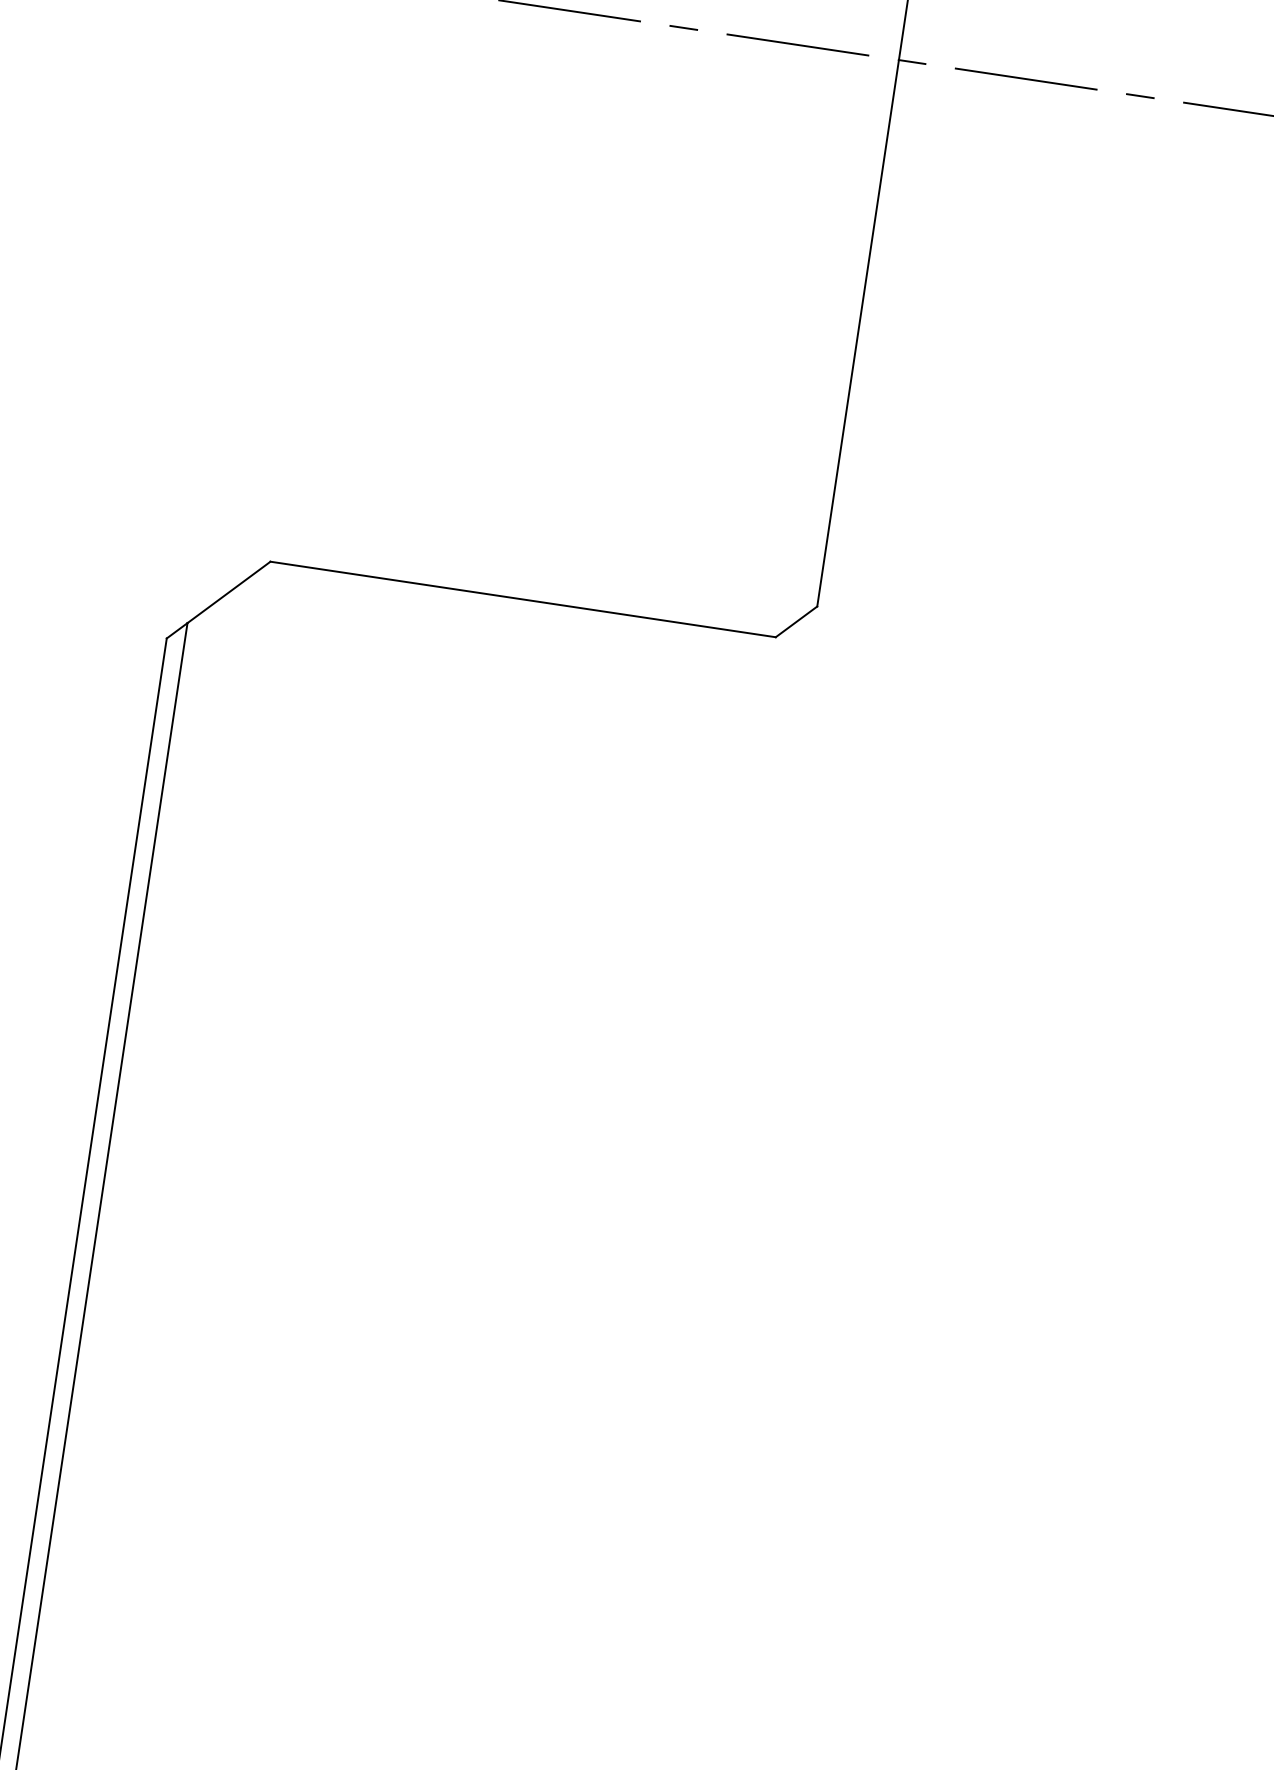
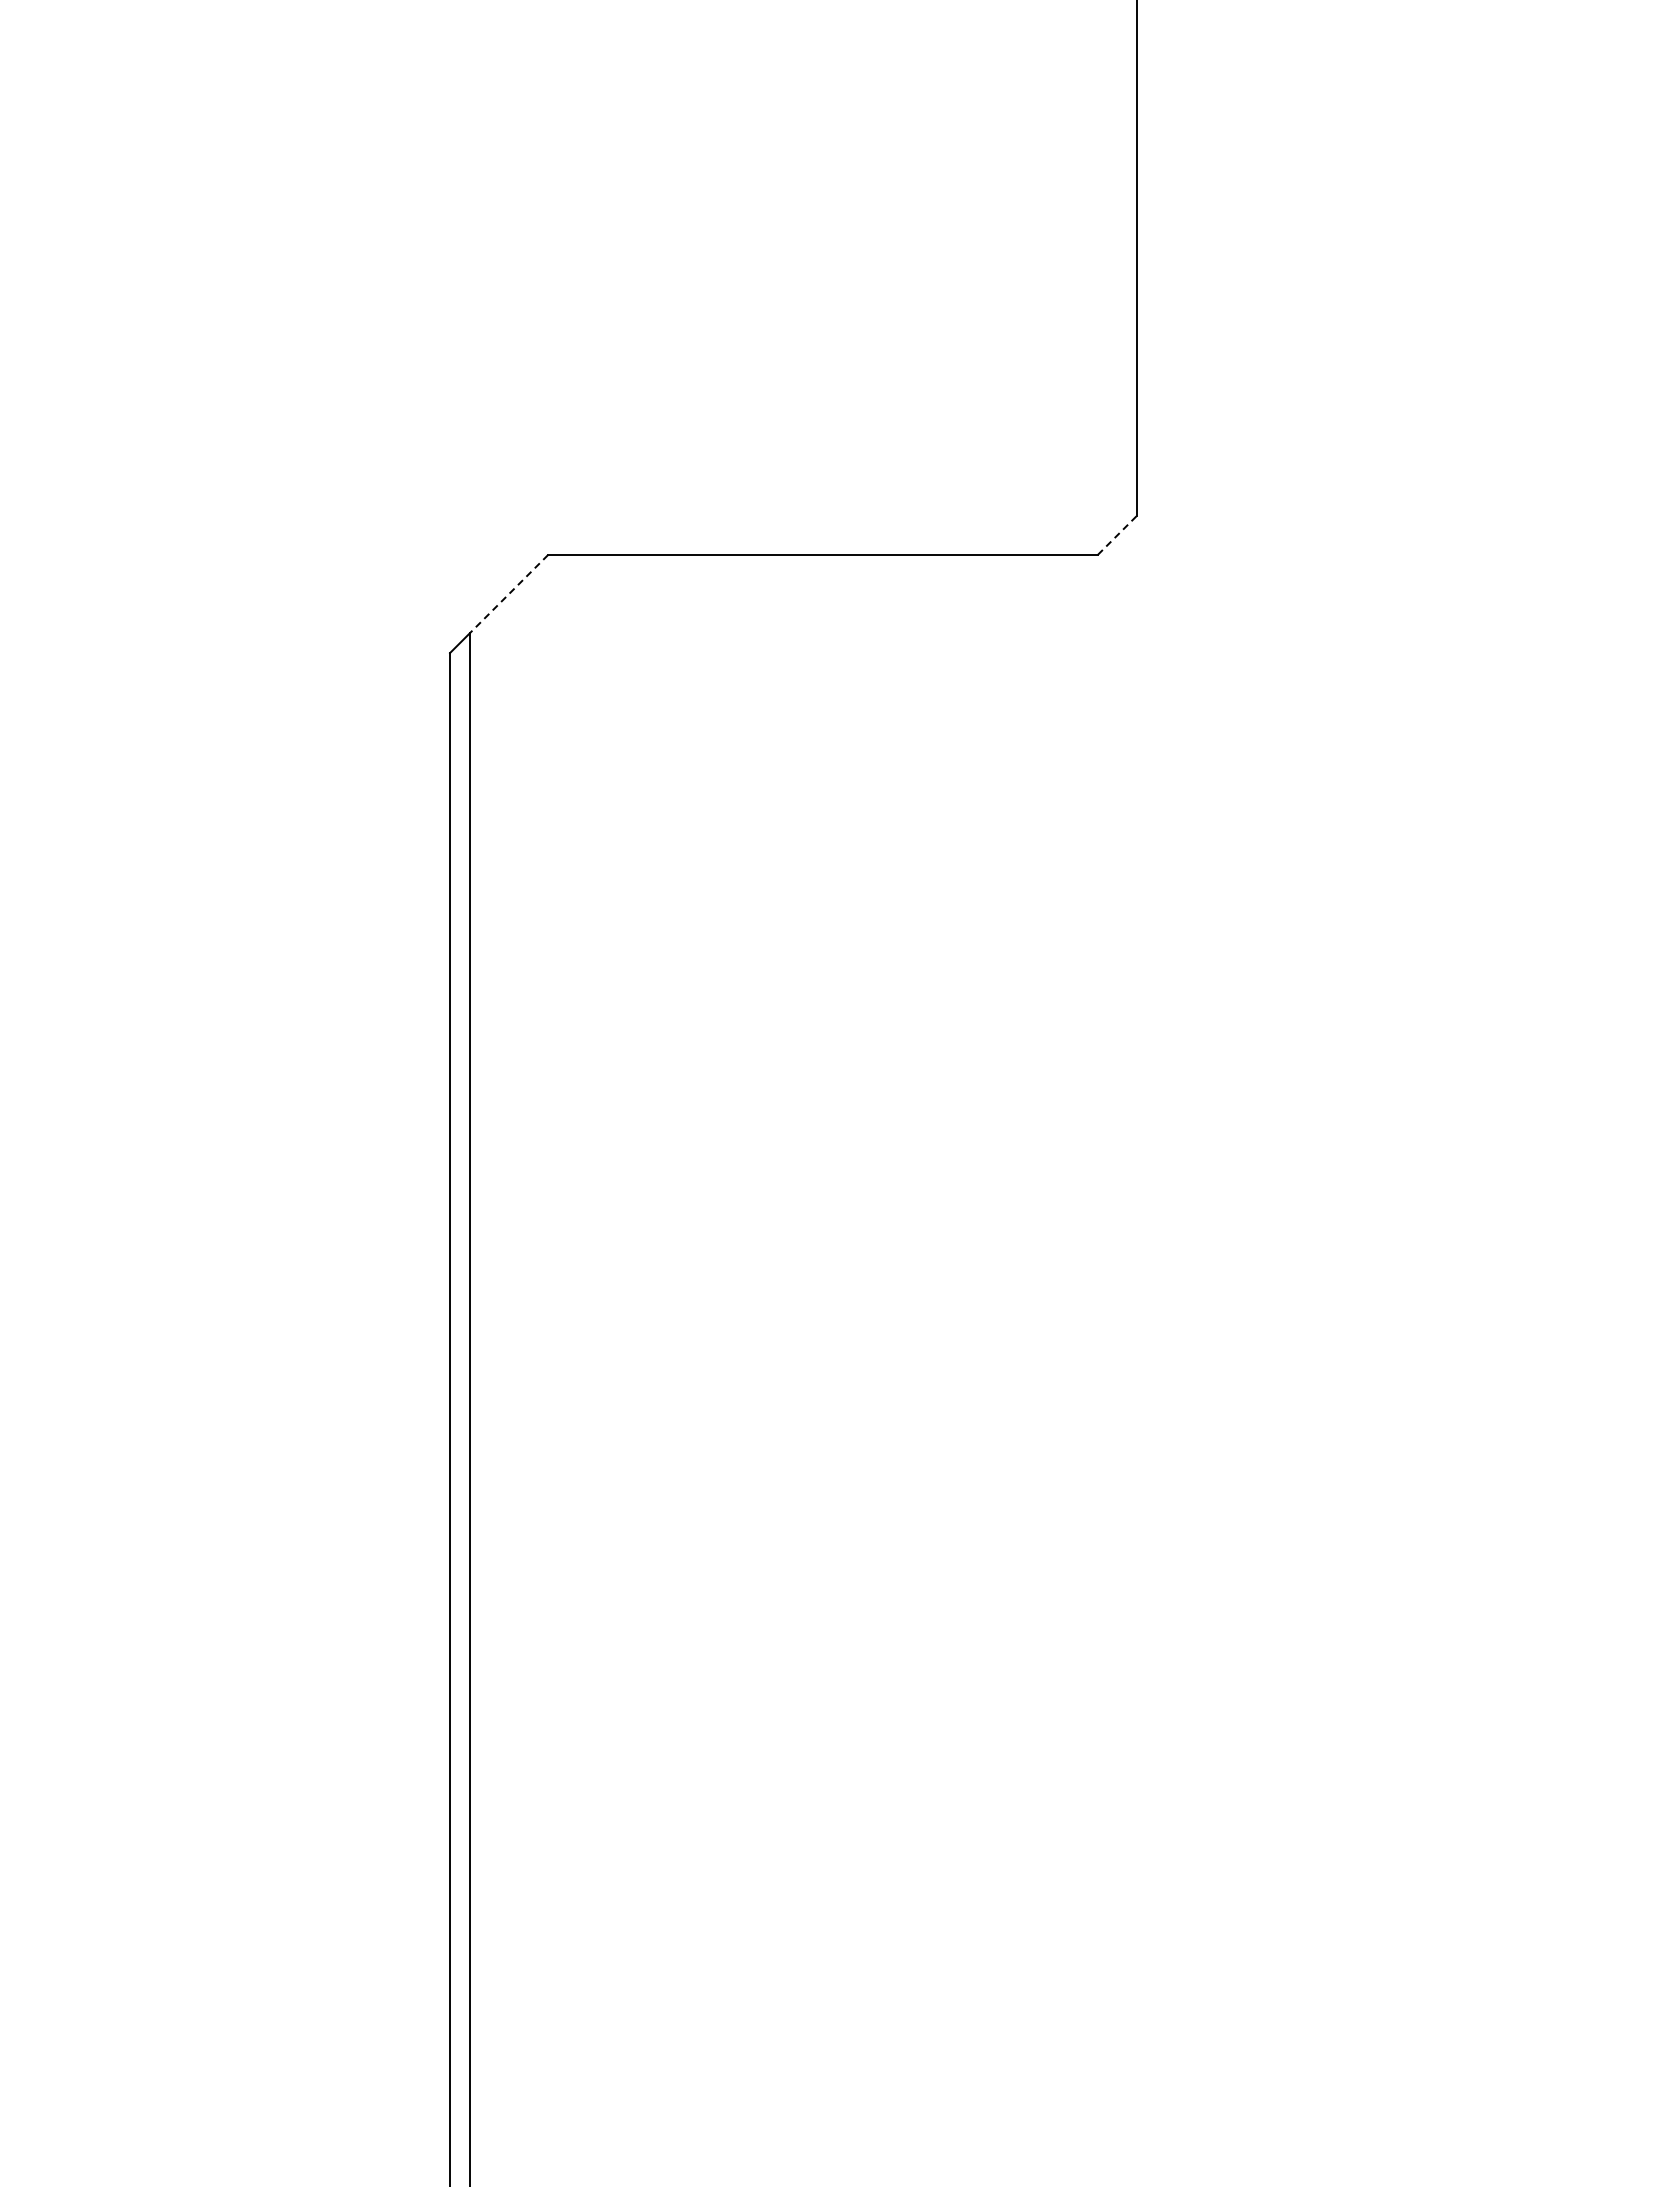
line: (228, 592) -> (508, 594), solid -> dashed
line: (796, 622) -> (1117, 535), solid -> dashed

